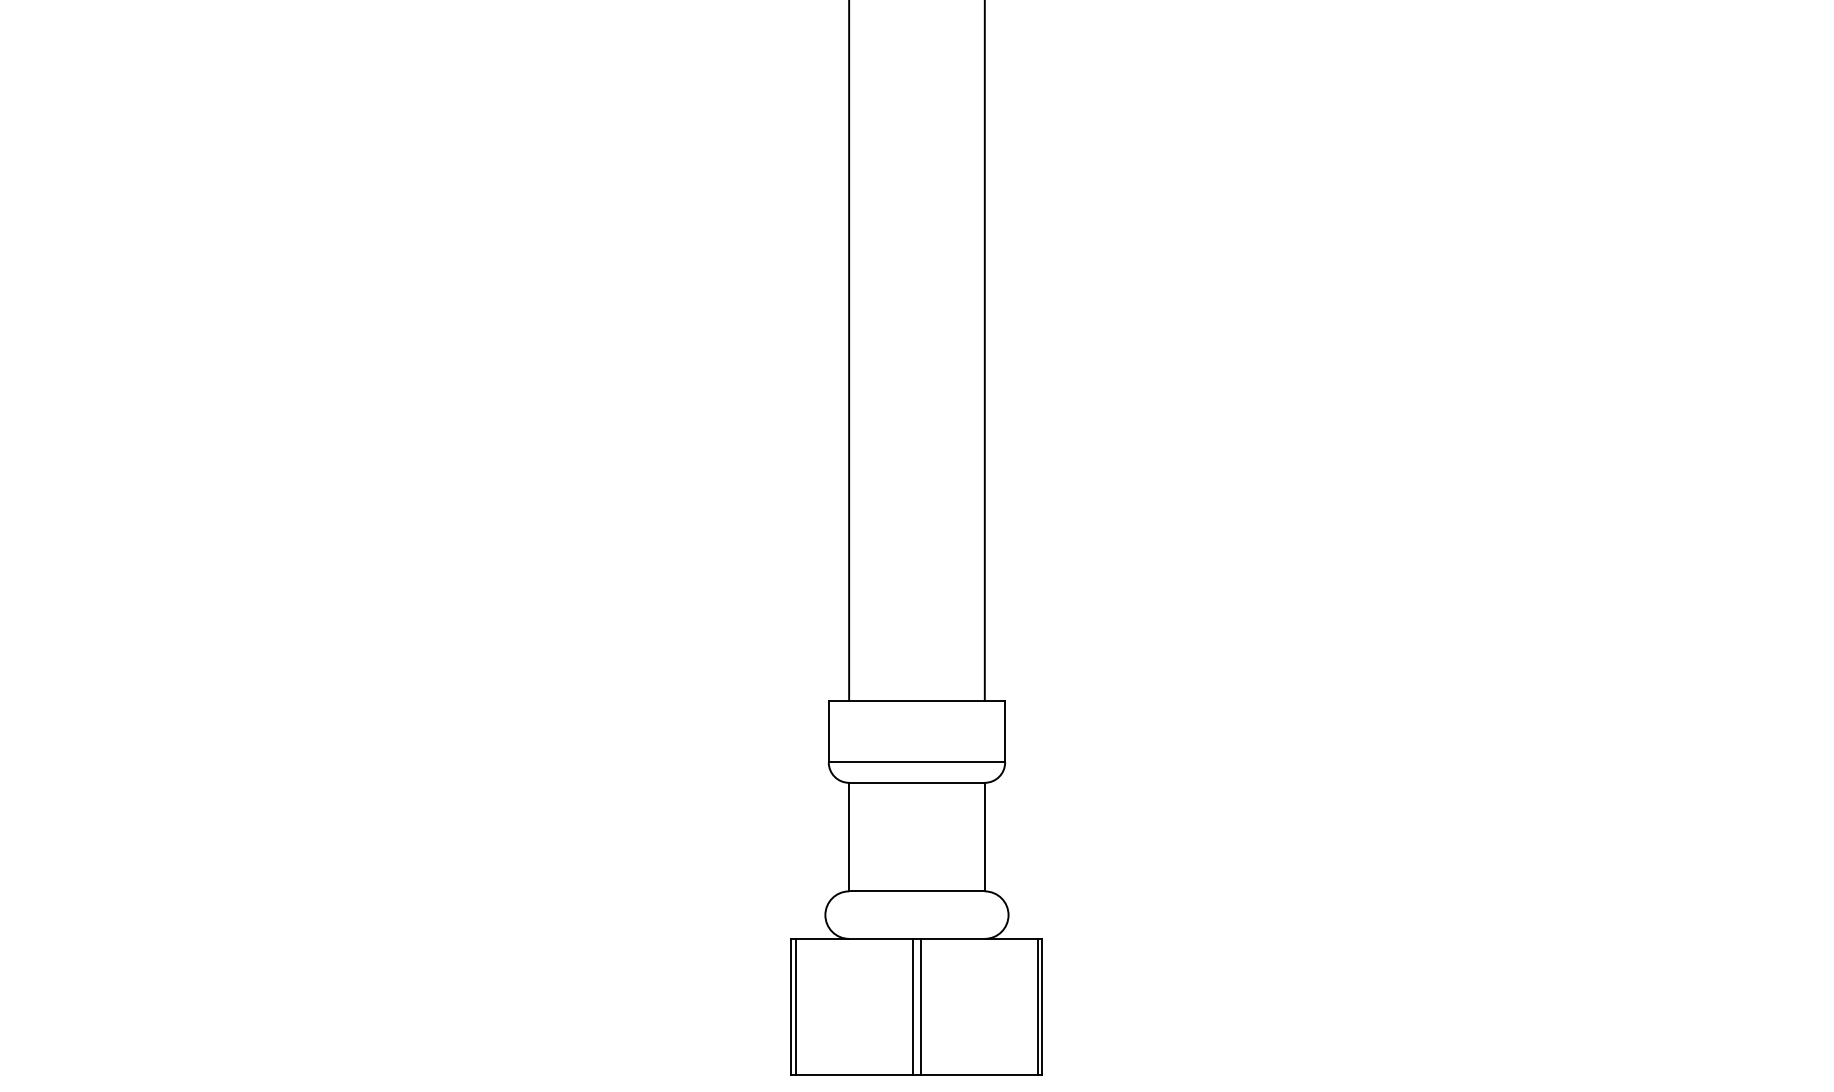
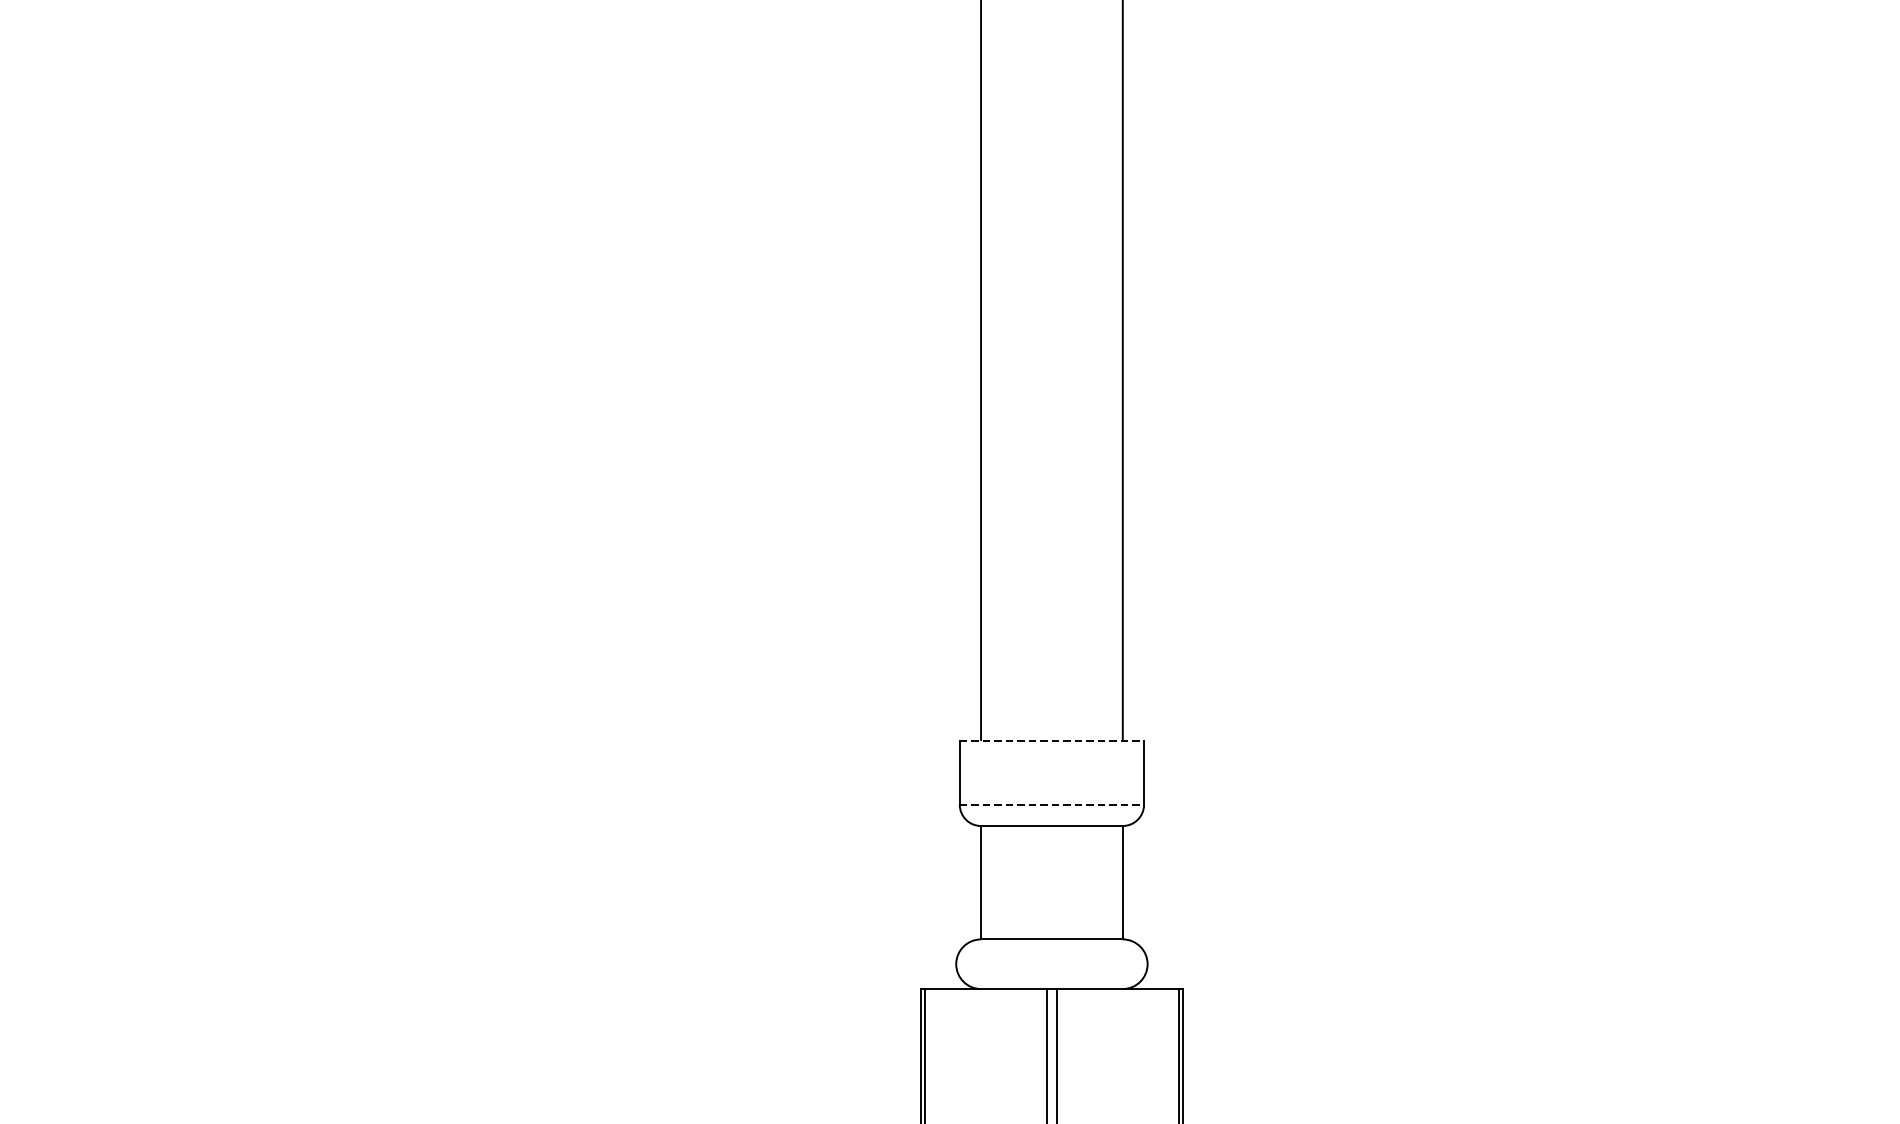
line: (917, 701) -> (1052, 741), solid -> dashed
line: (917, 762) -> (1052, 804), solid -> dashed

